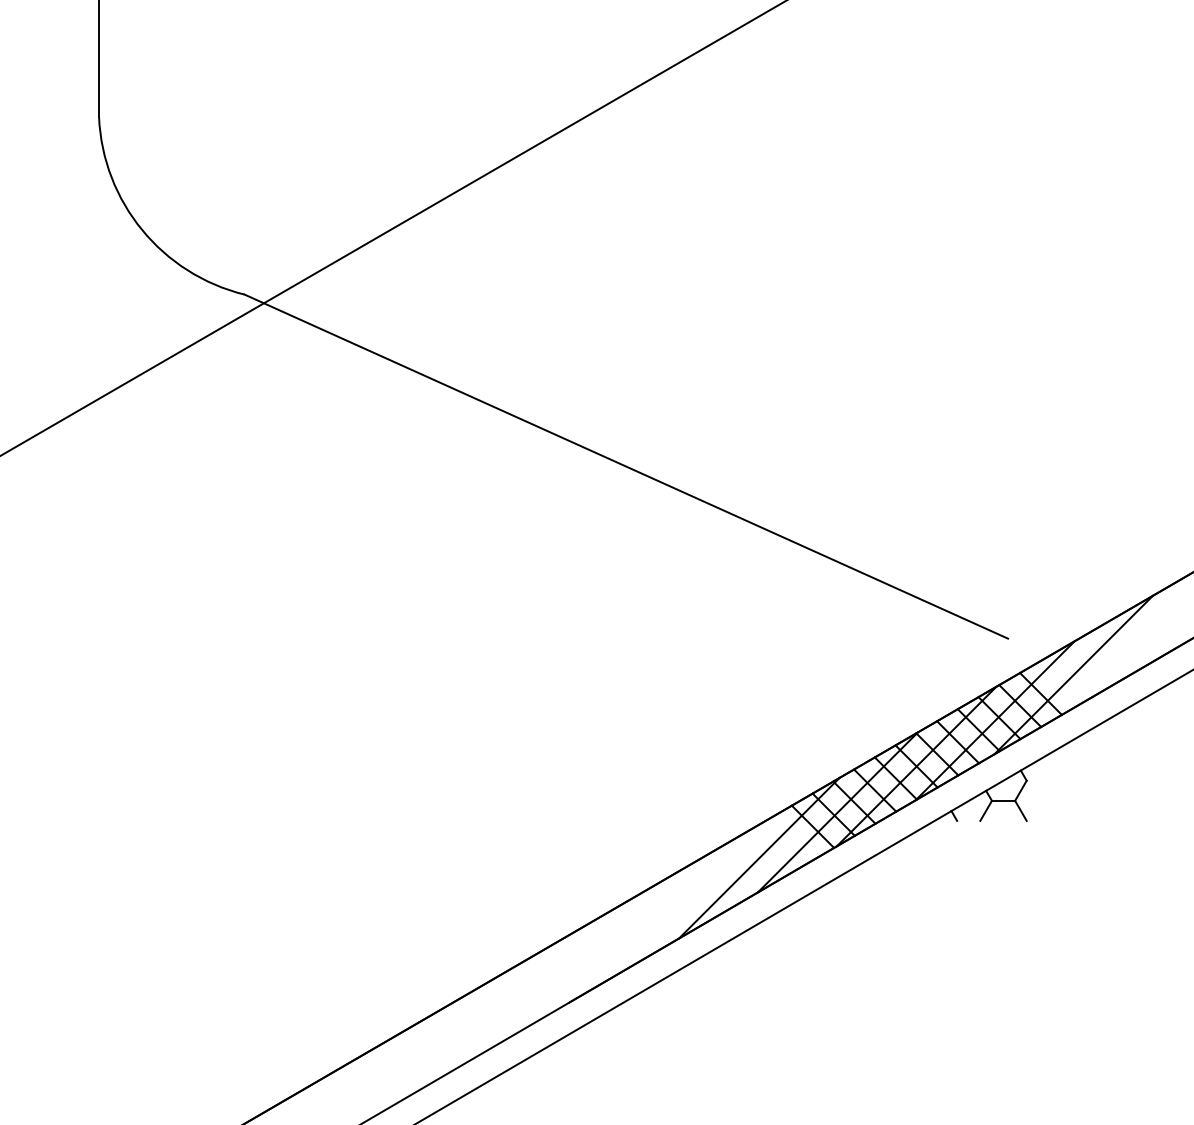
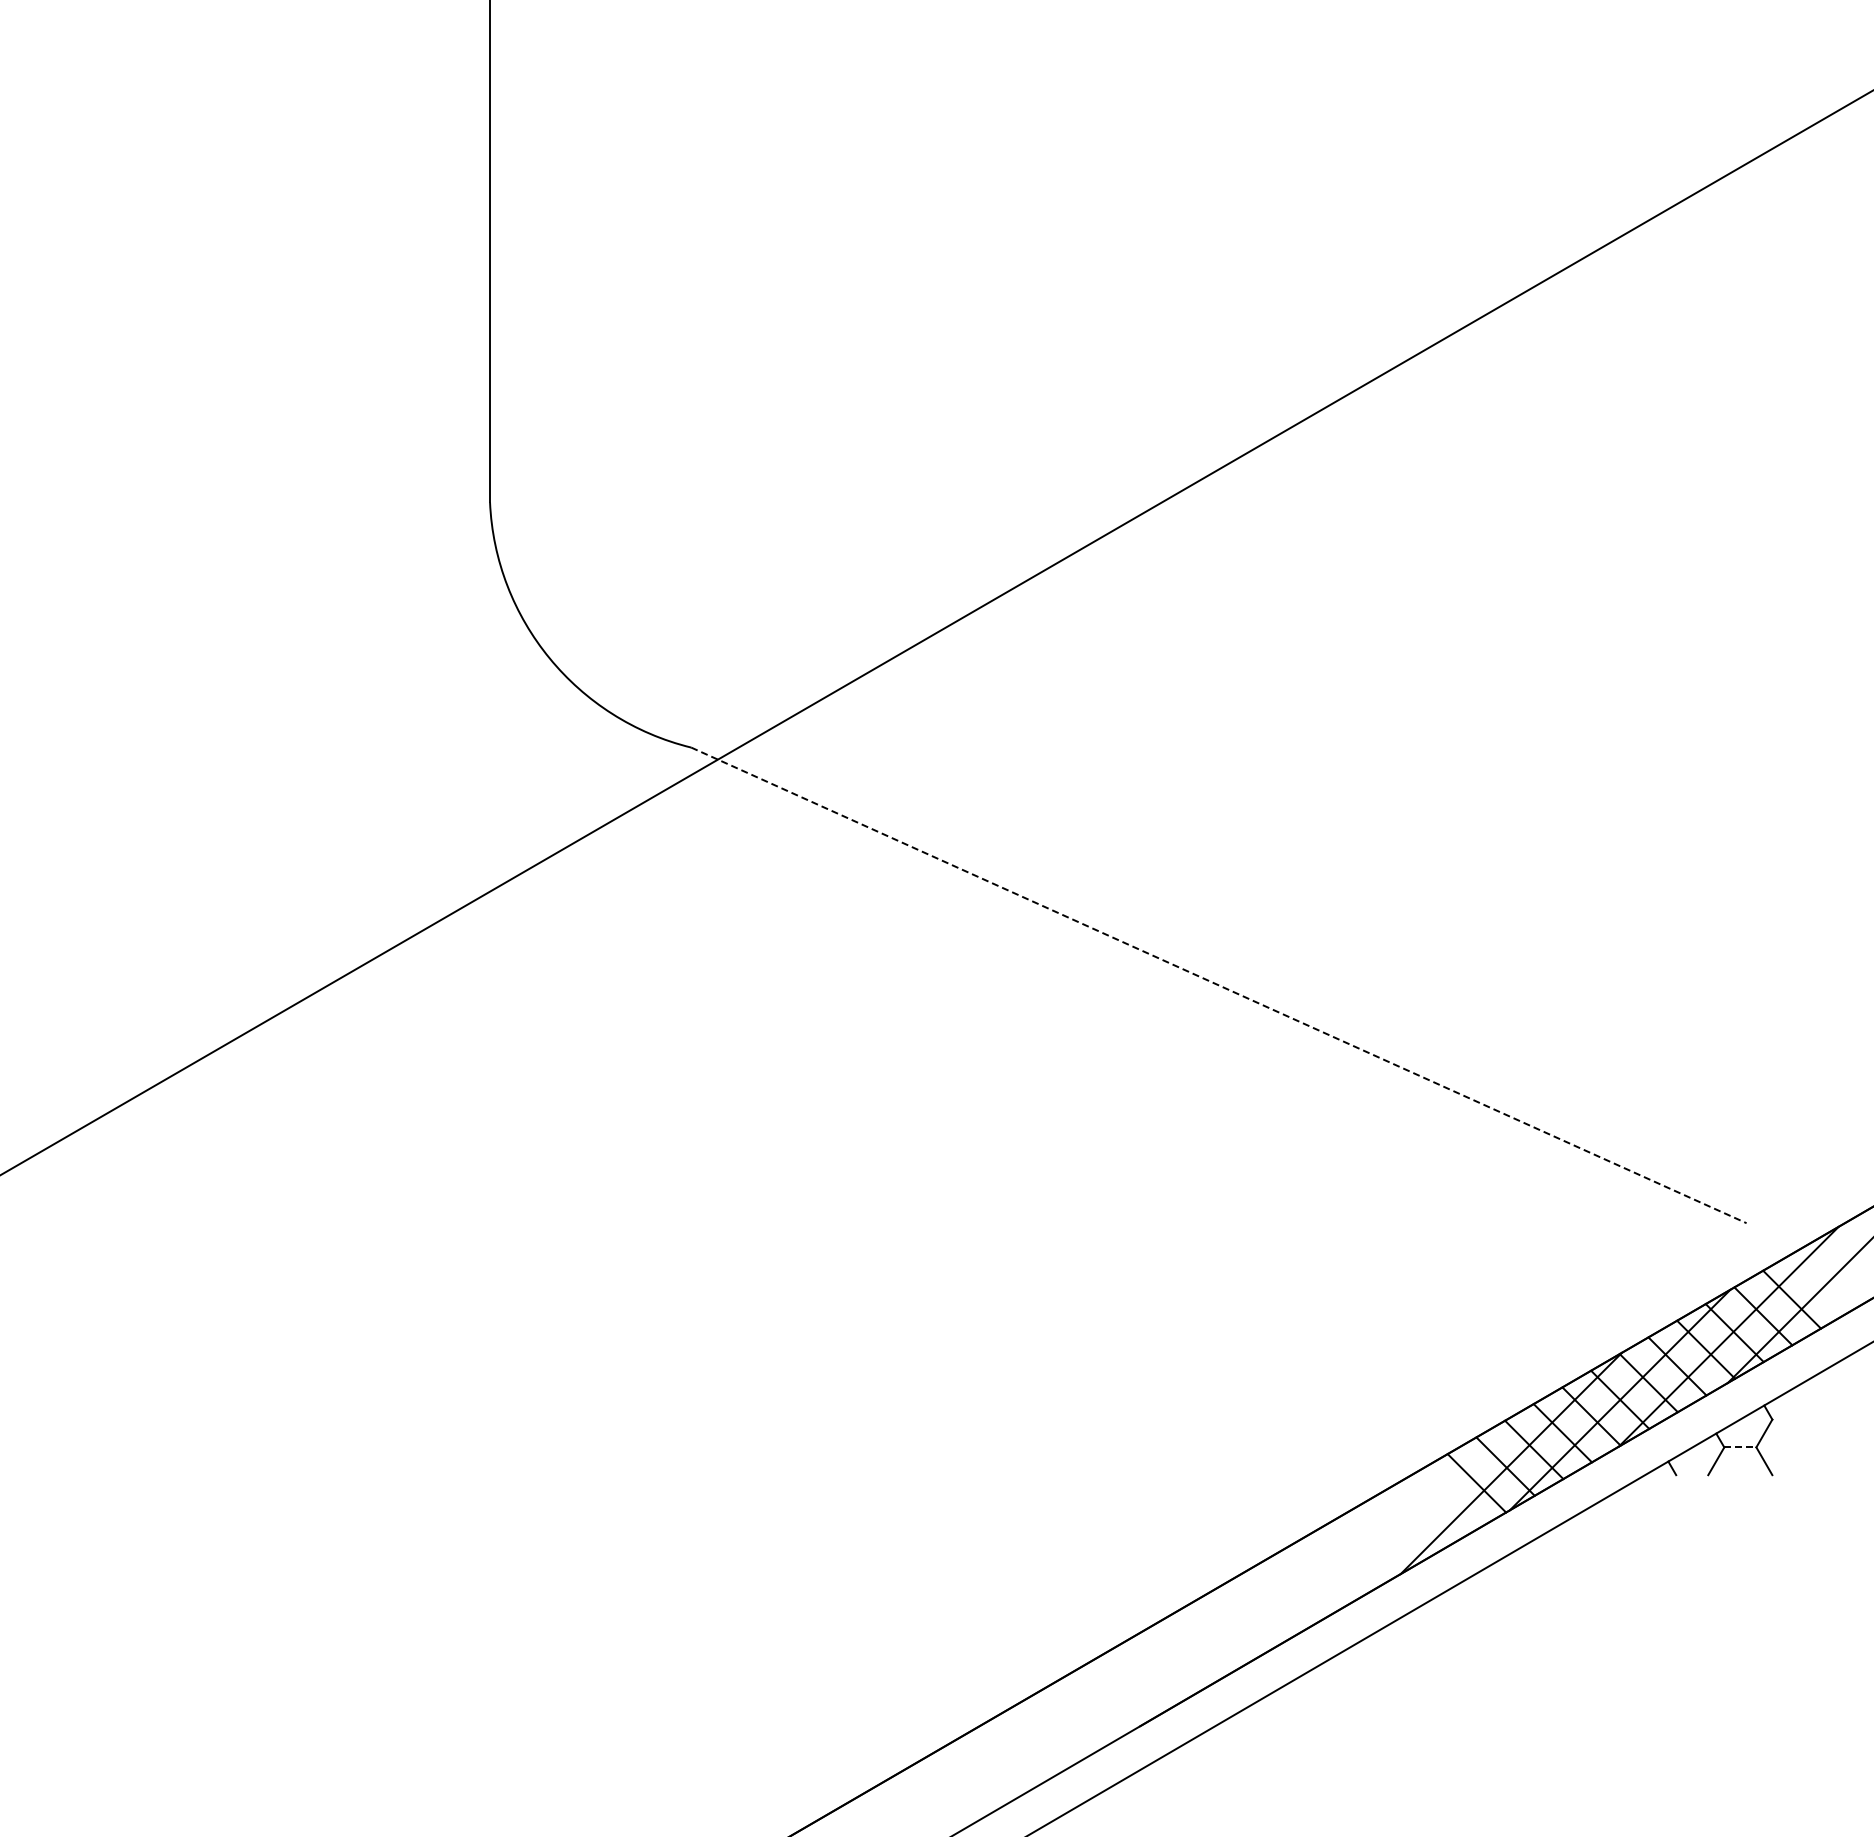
line: (626, 466) -> (1218, 985), solid -> dashed
line: (1003, 800) -> (1740, 1447), solid -> dashed
line: (759, 858) -> (1402, 1526), removed

